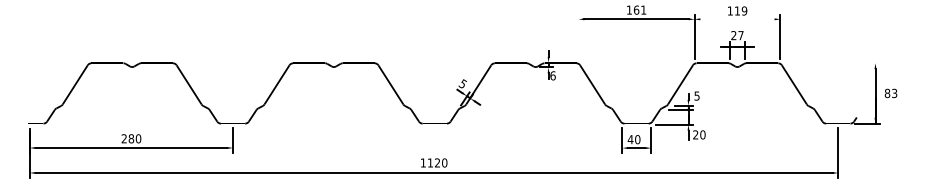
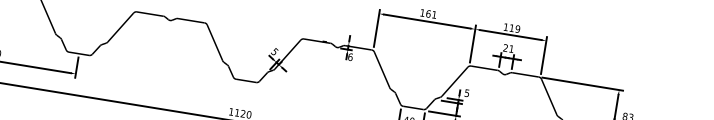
line: (737, 19) -> (510, 35), added
text: (740, 35) -> (511, 48), 27 -> 21
line: (578, 36) -> (376, 27), added
line: (831, 63) -> (582, 84), added

